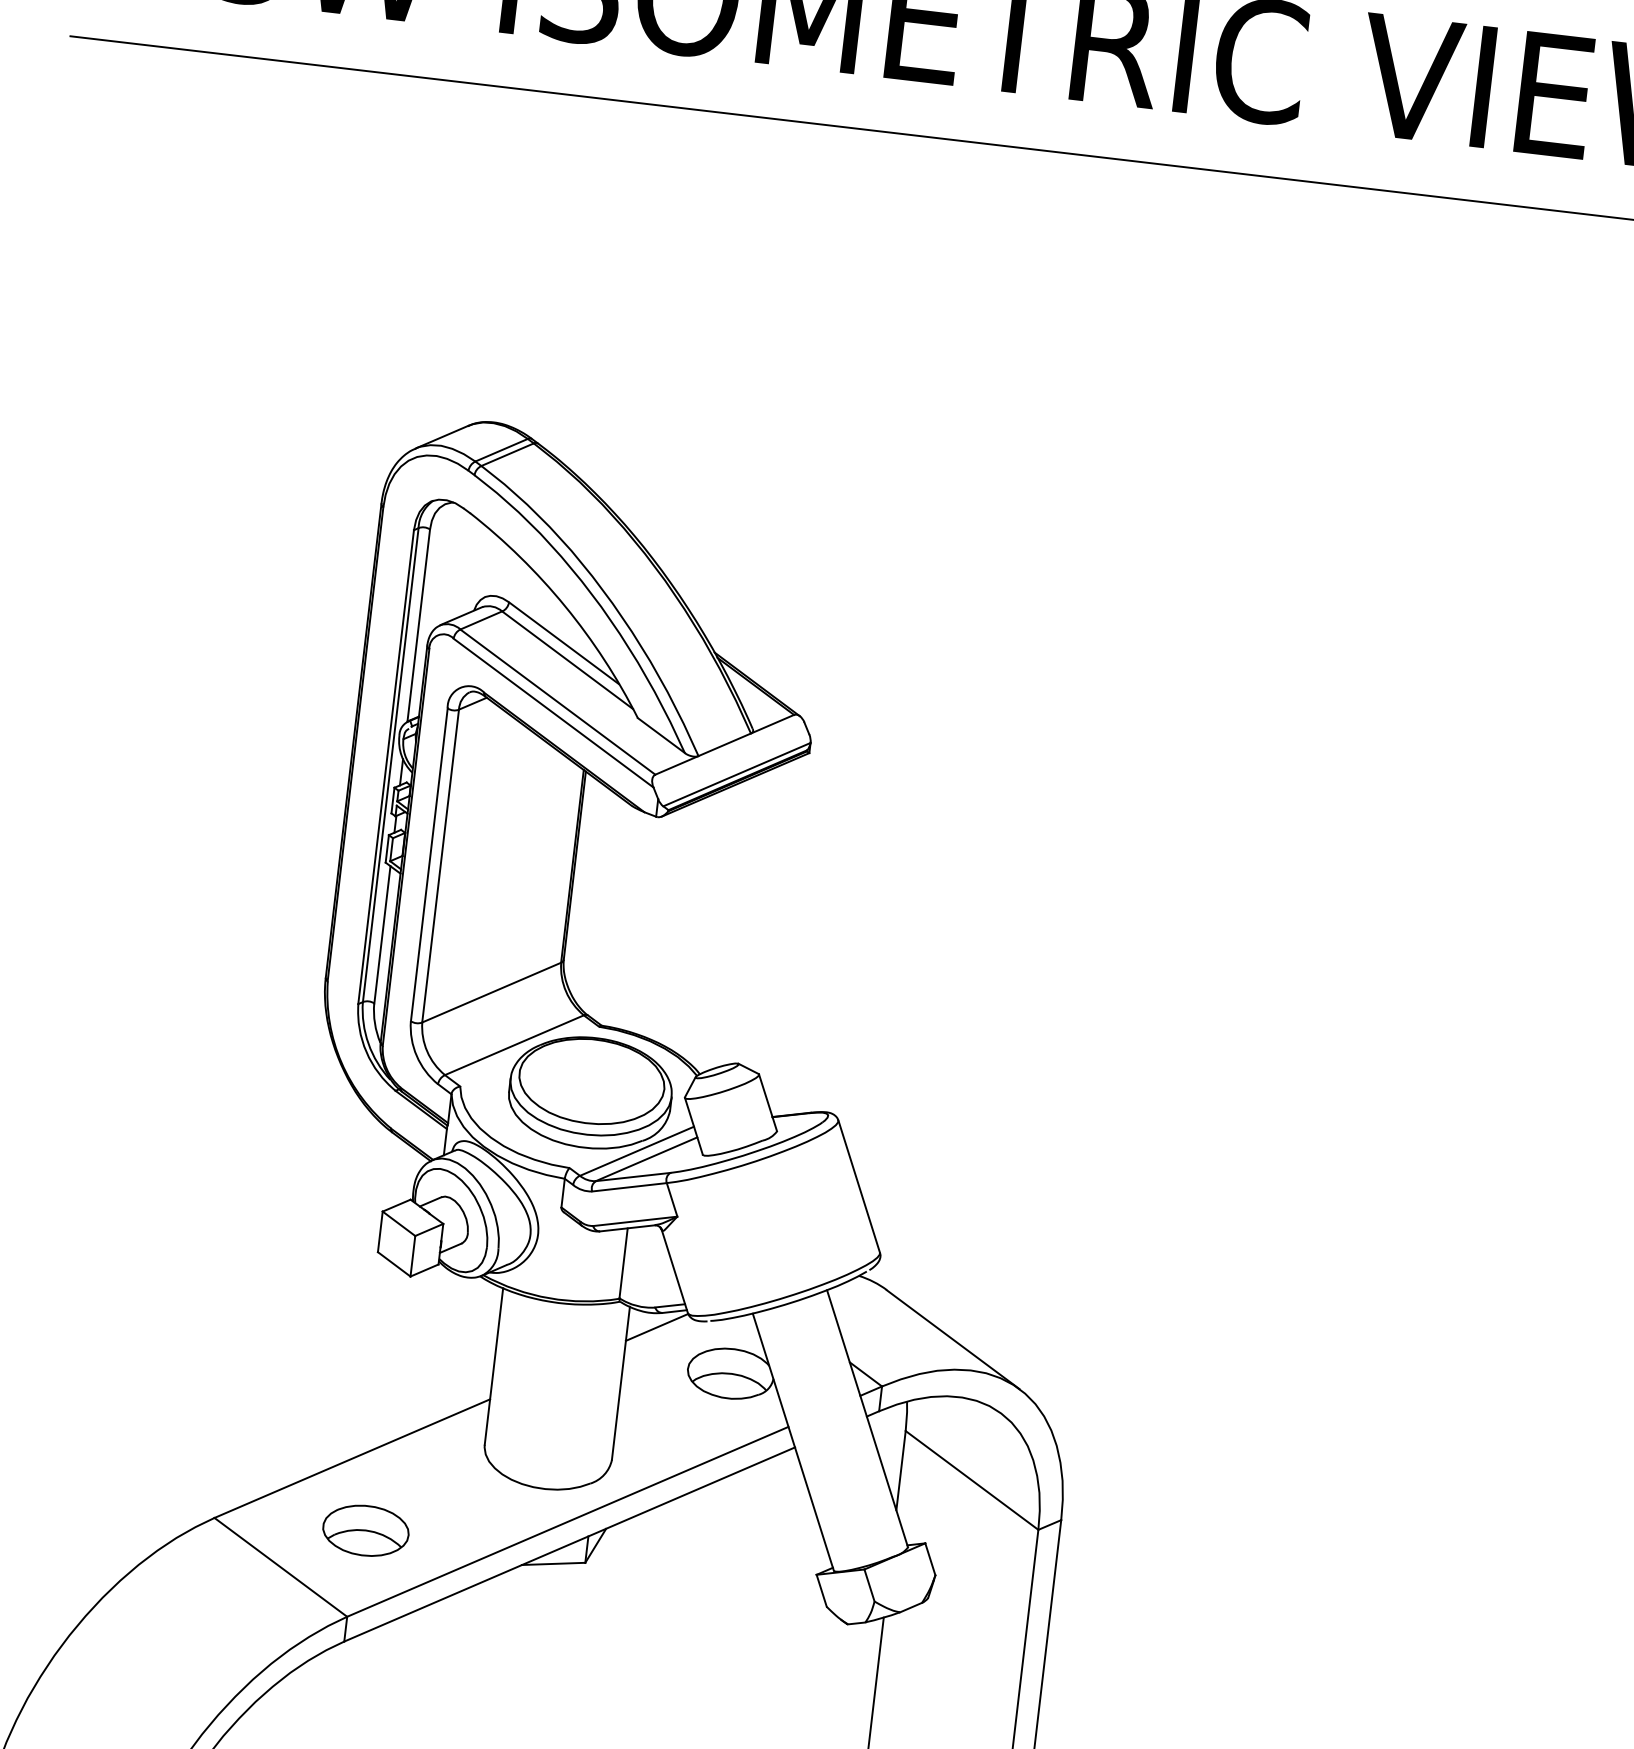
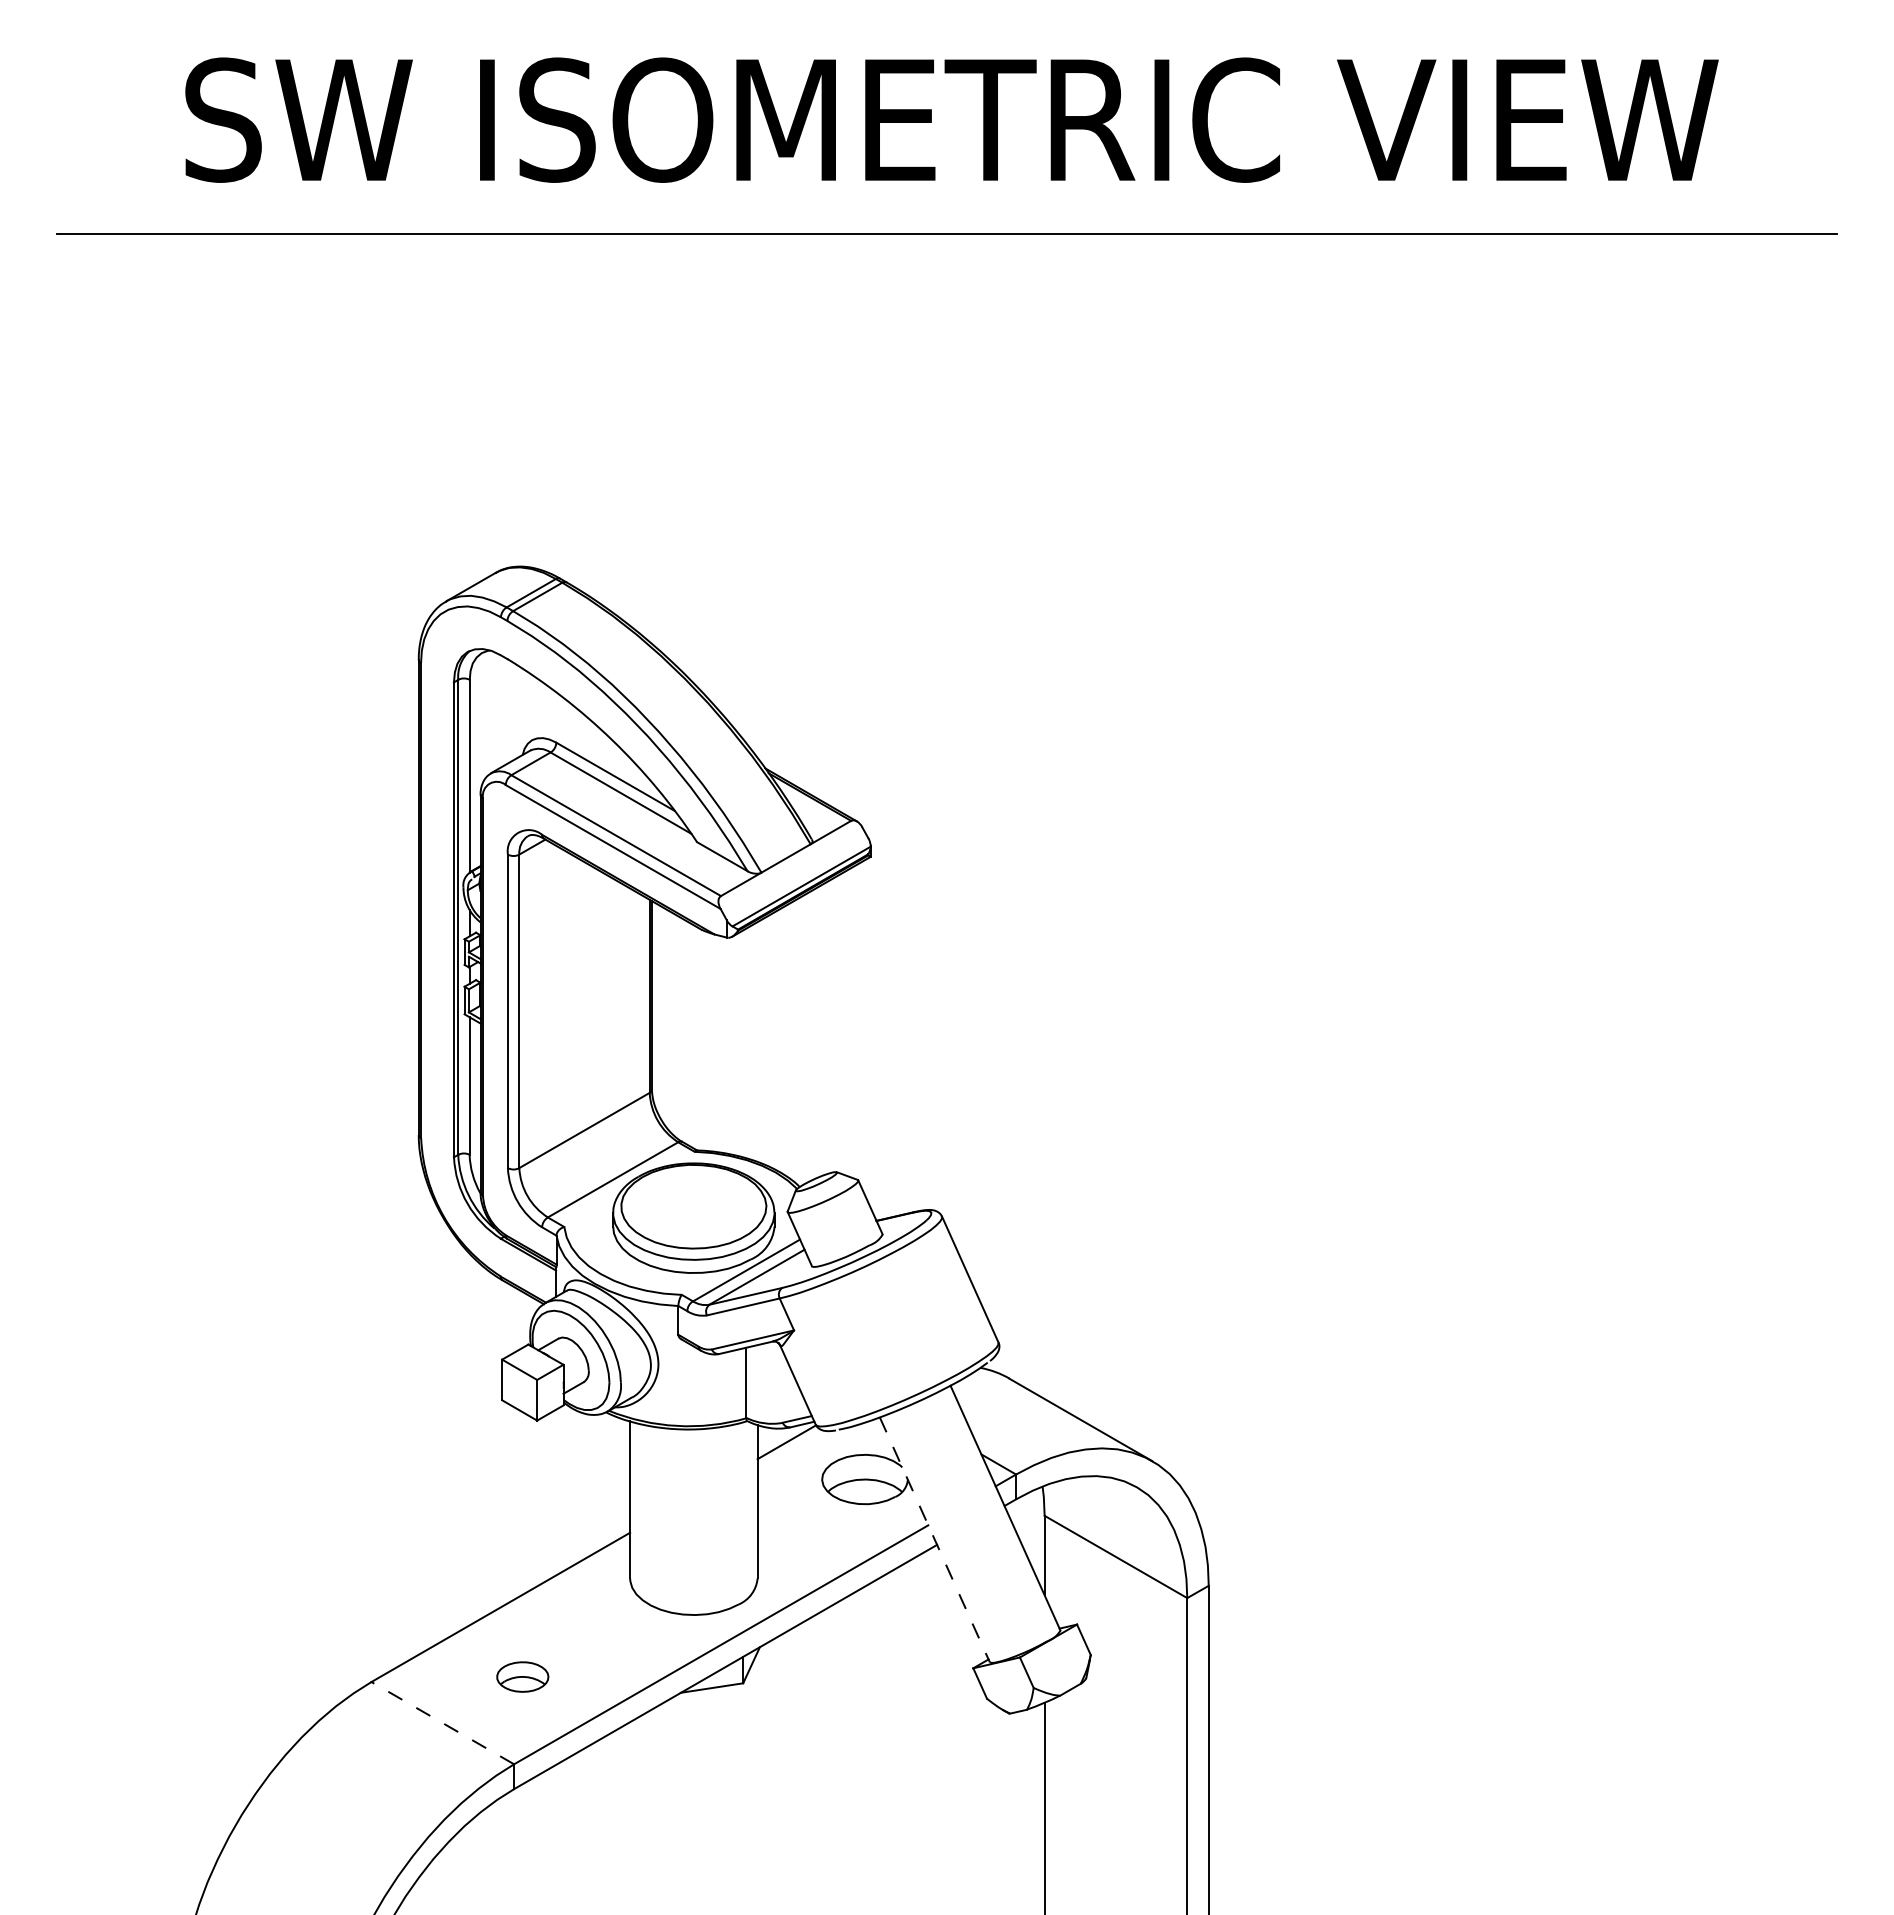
line: (793, 1442) -> (935, 1540), solid -> dashed
part: (365, 1530) -> (522, 1676), size x0.6
line: (280, 1566) -> (442, 1722), solid -> dashed

